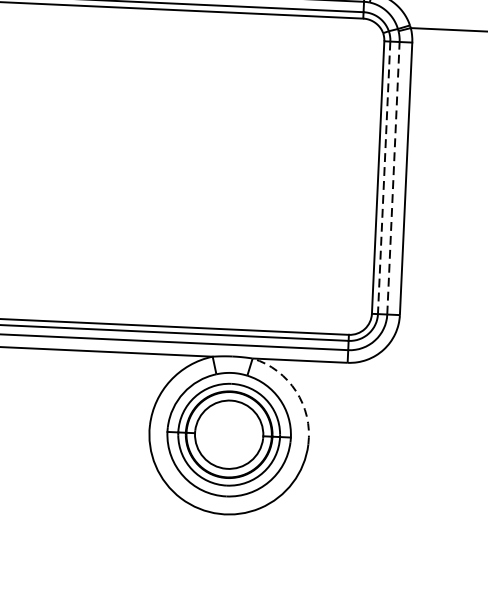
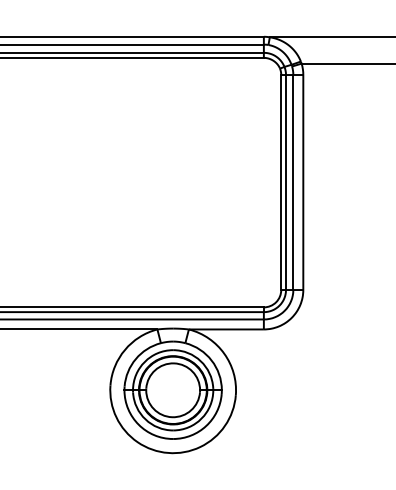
line: (383, 177) -> (285, 182), dashed -> solid
line: (393, 178) -> (293, 182), dashed -> solid
arc: (296, 391) -> (224, 353), dashed -> solid

